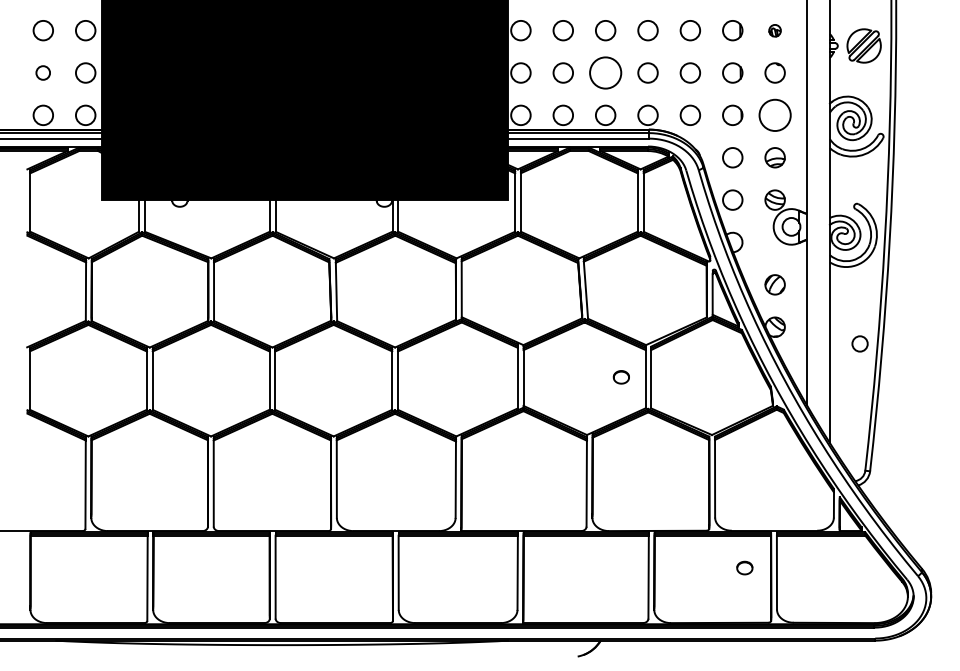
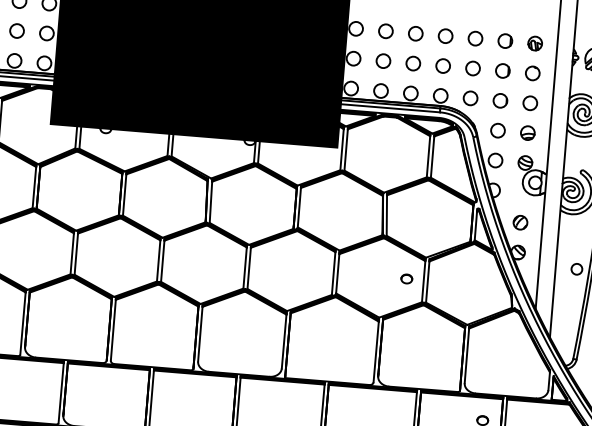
part: (774, 30) -> (534, 43), size x1.67
circle: (42, 72) -> (16, 30), size x1.43
circle: (605, 72) -> (413, 63), size x0.62
circle: (774, 115) -> (529, 103), size x0.62

